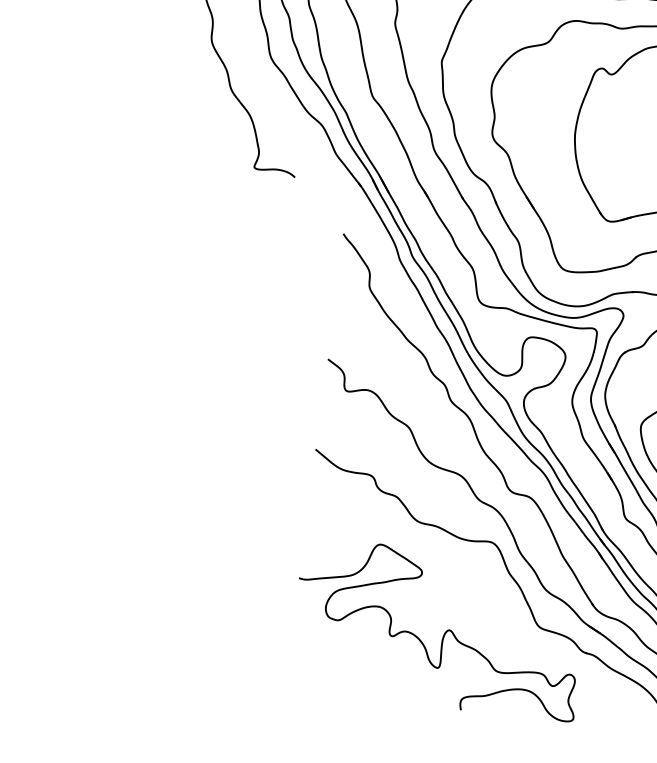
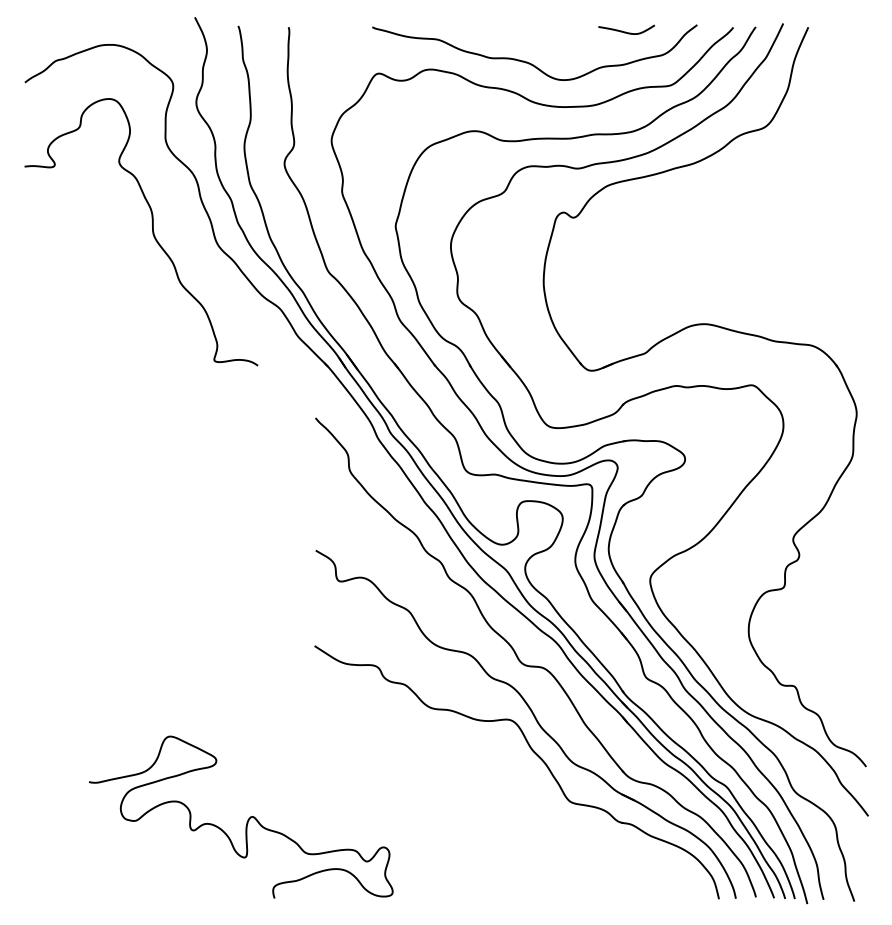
curve: (444, 632) -> (247, 819), moved

